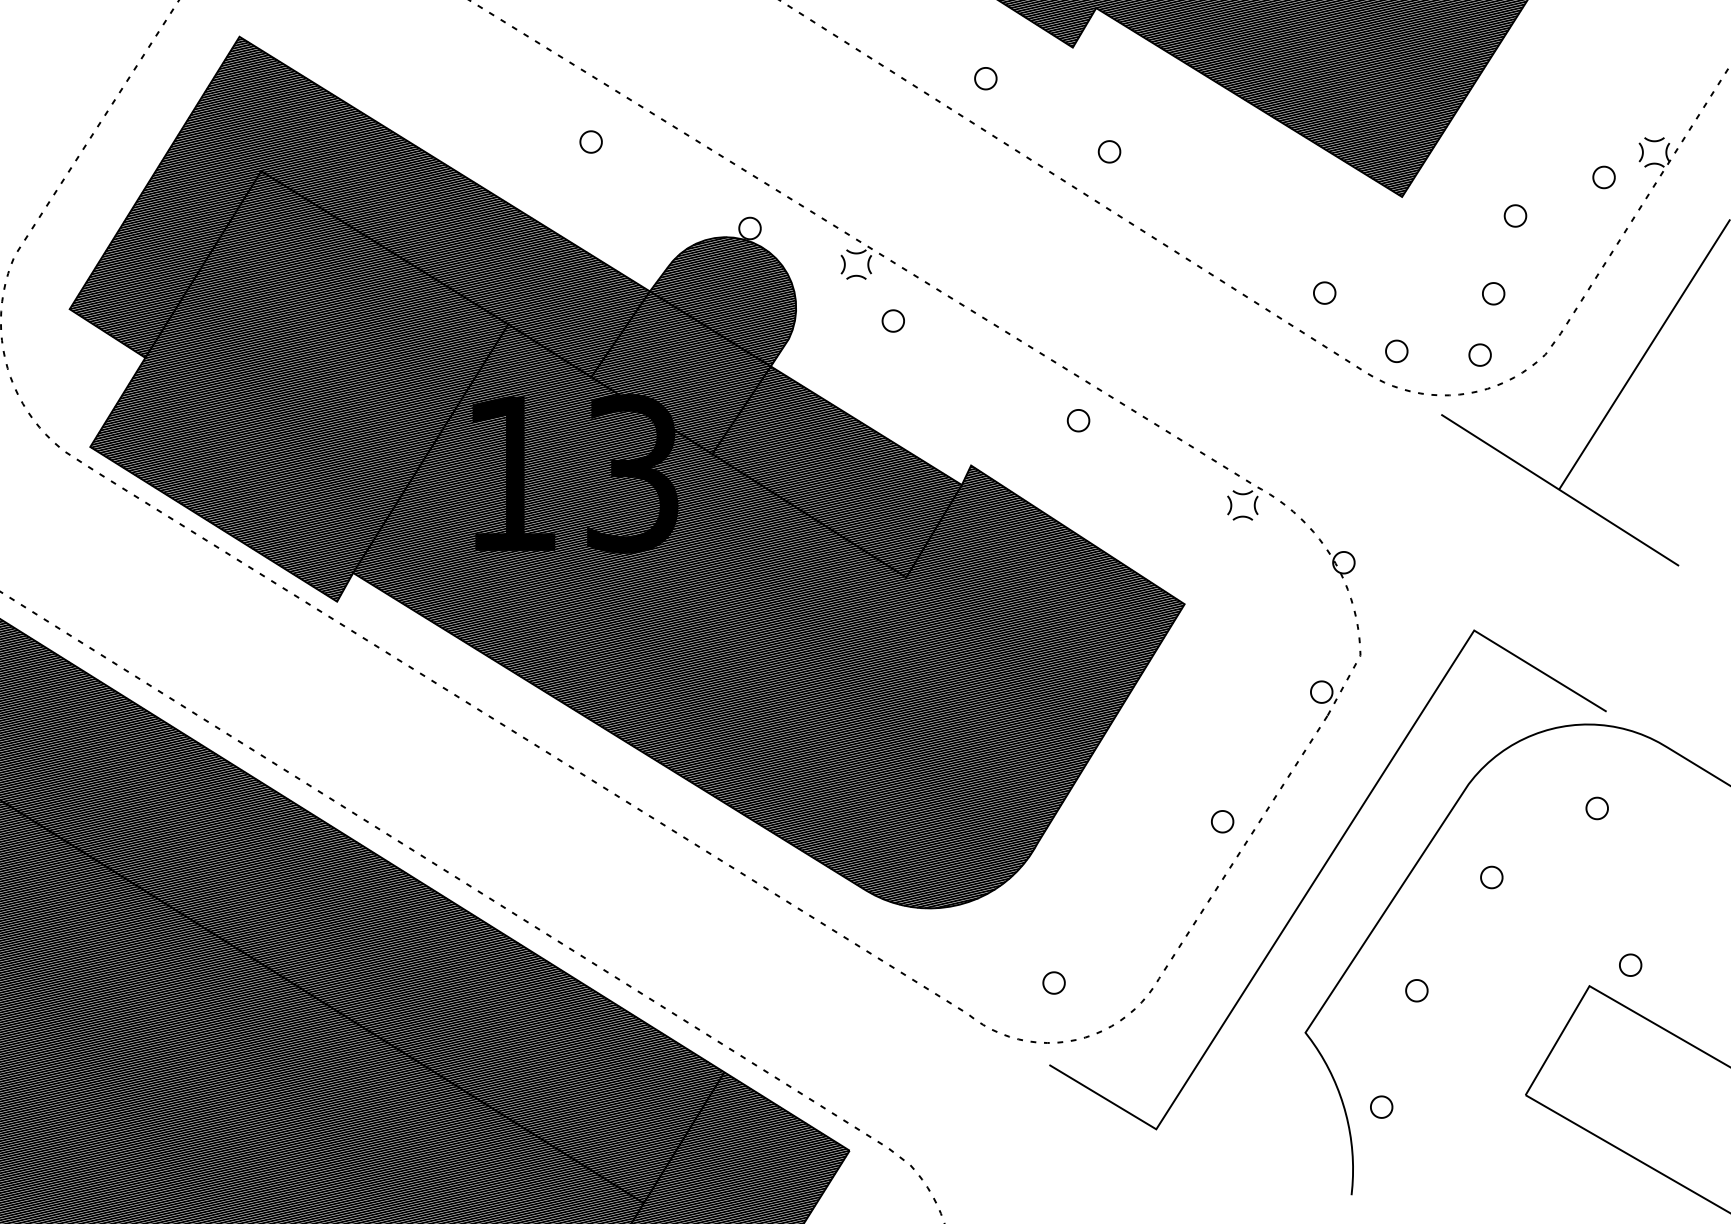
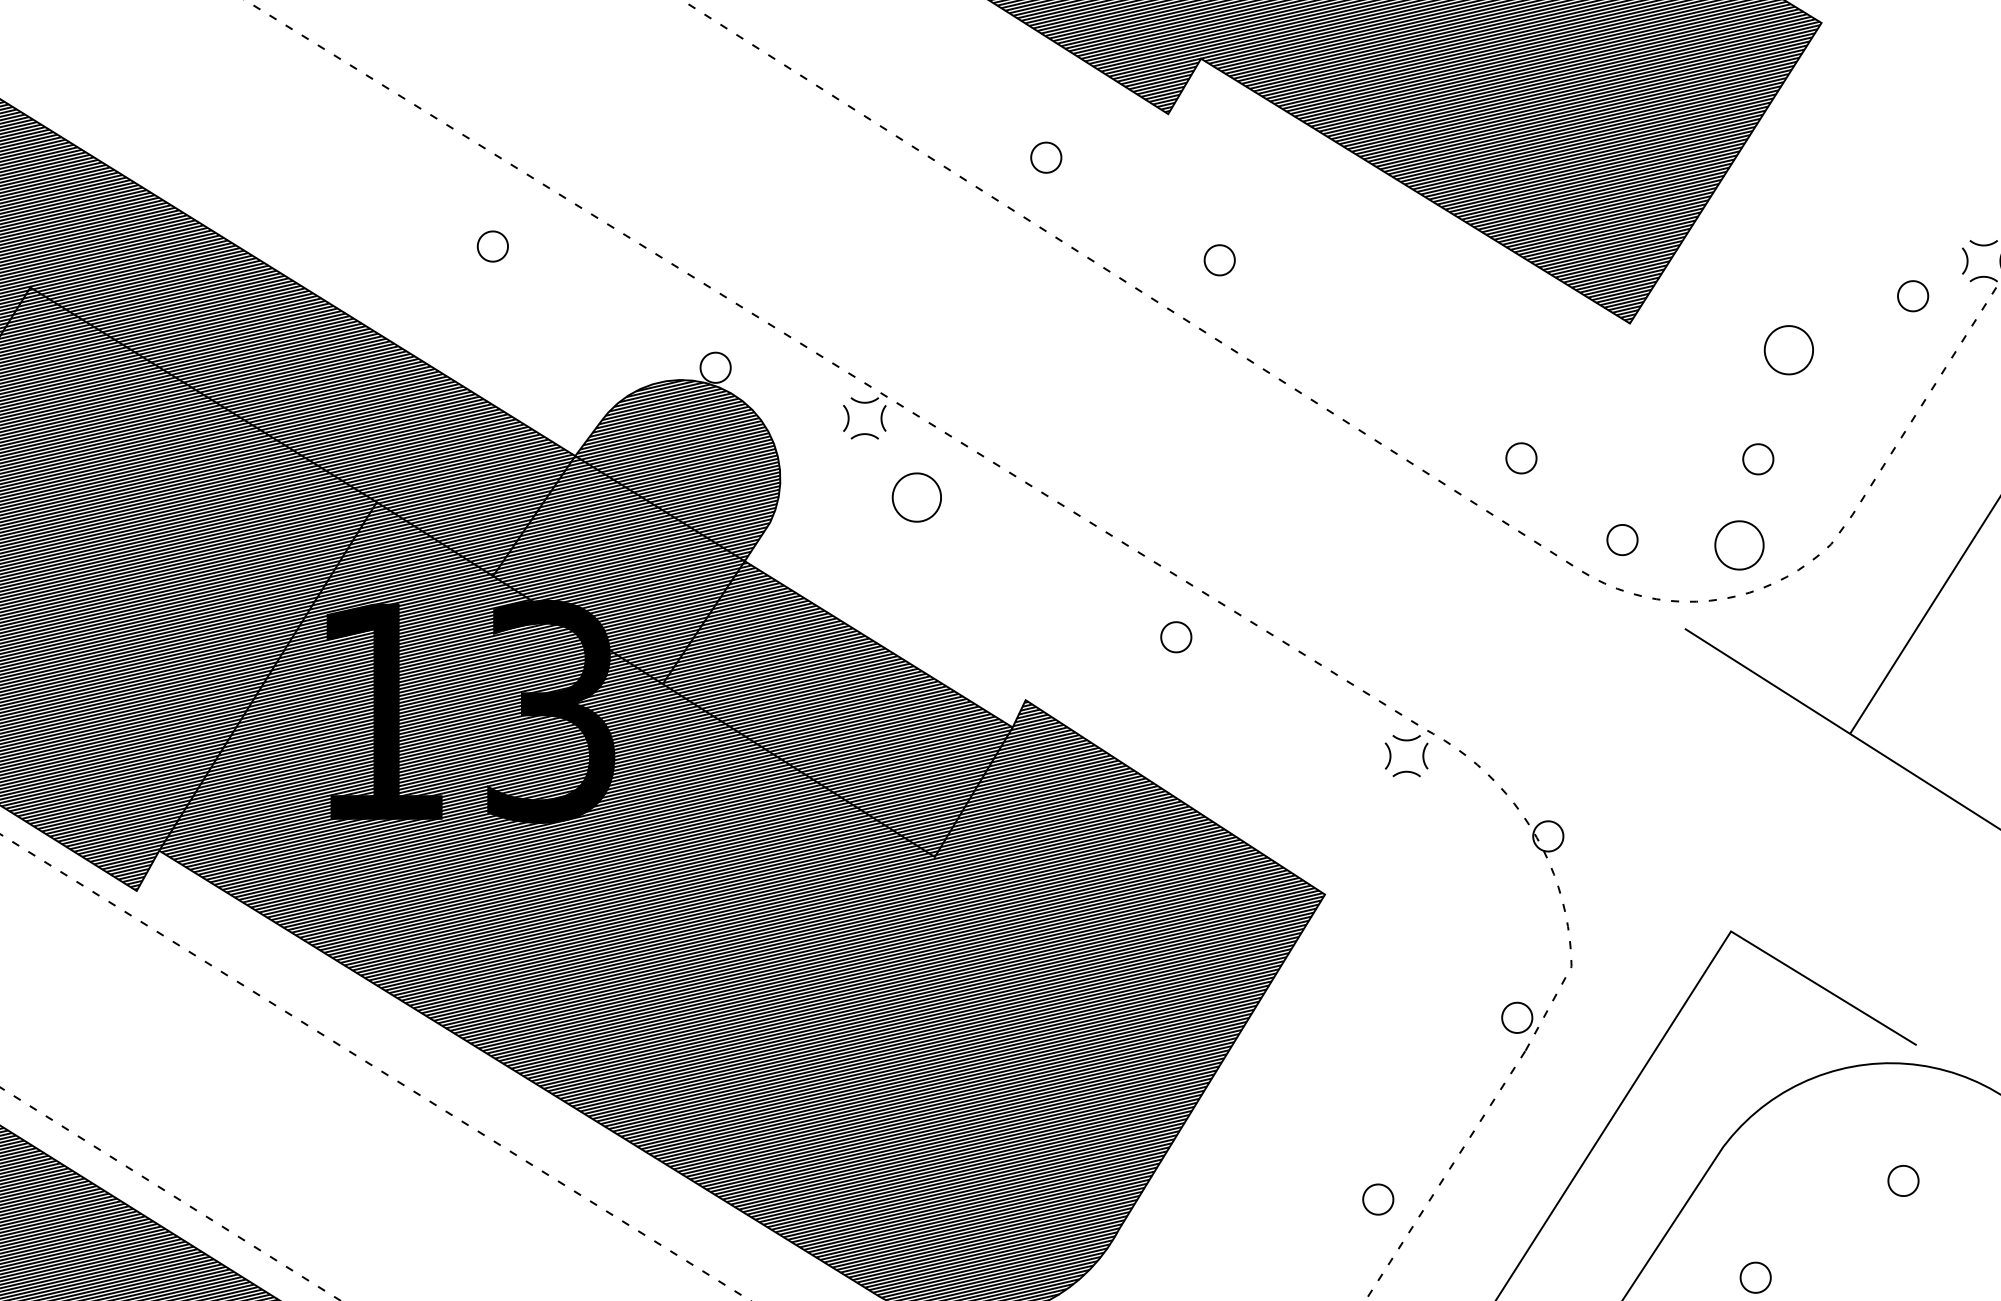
part: (1515, 215) -> (1788, 349), size x1.6
part: (892, 320) -> (915, 496), size x1.6
part: (1479, 354) -> (1738, 544), size x1.6

